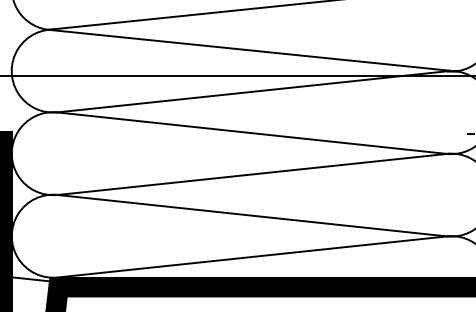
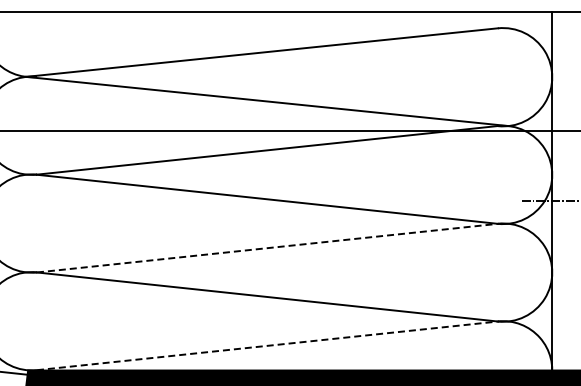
line: (252, 174) -> (267, 248), solid -> dashed
line: (252, 256) -> (267, 345), solid -> dashed

